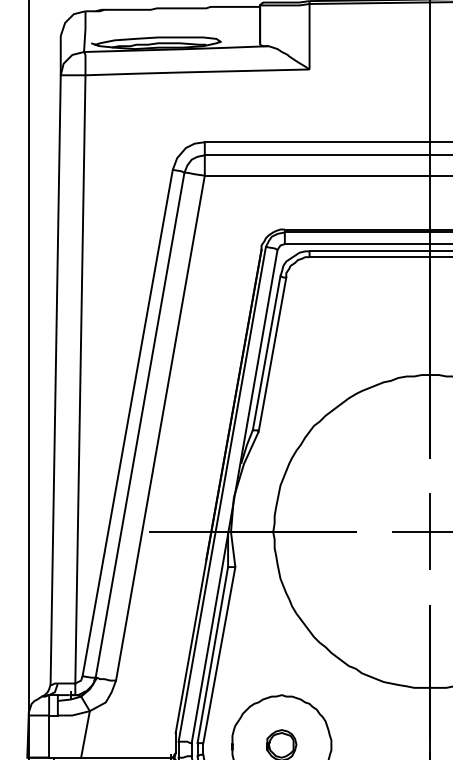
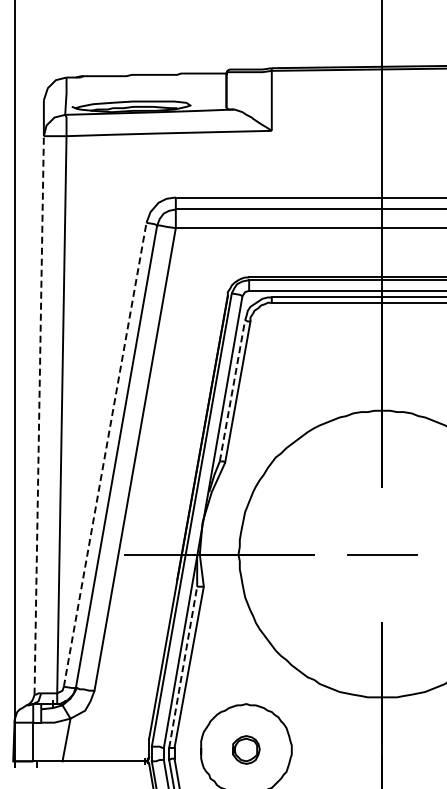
line: (266, 352) -> (232, 390), solid -> dashed
line: (55, 379) -> (39, 414), solid -> dashed
line: (128, 422) -> (105, 454), solid -> dashed
line: (430, 531) -> (382, 554), removed
line: (213, 655) -> (183, 667), solid -> dashed

